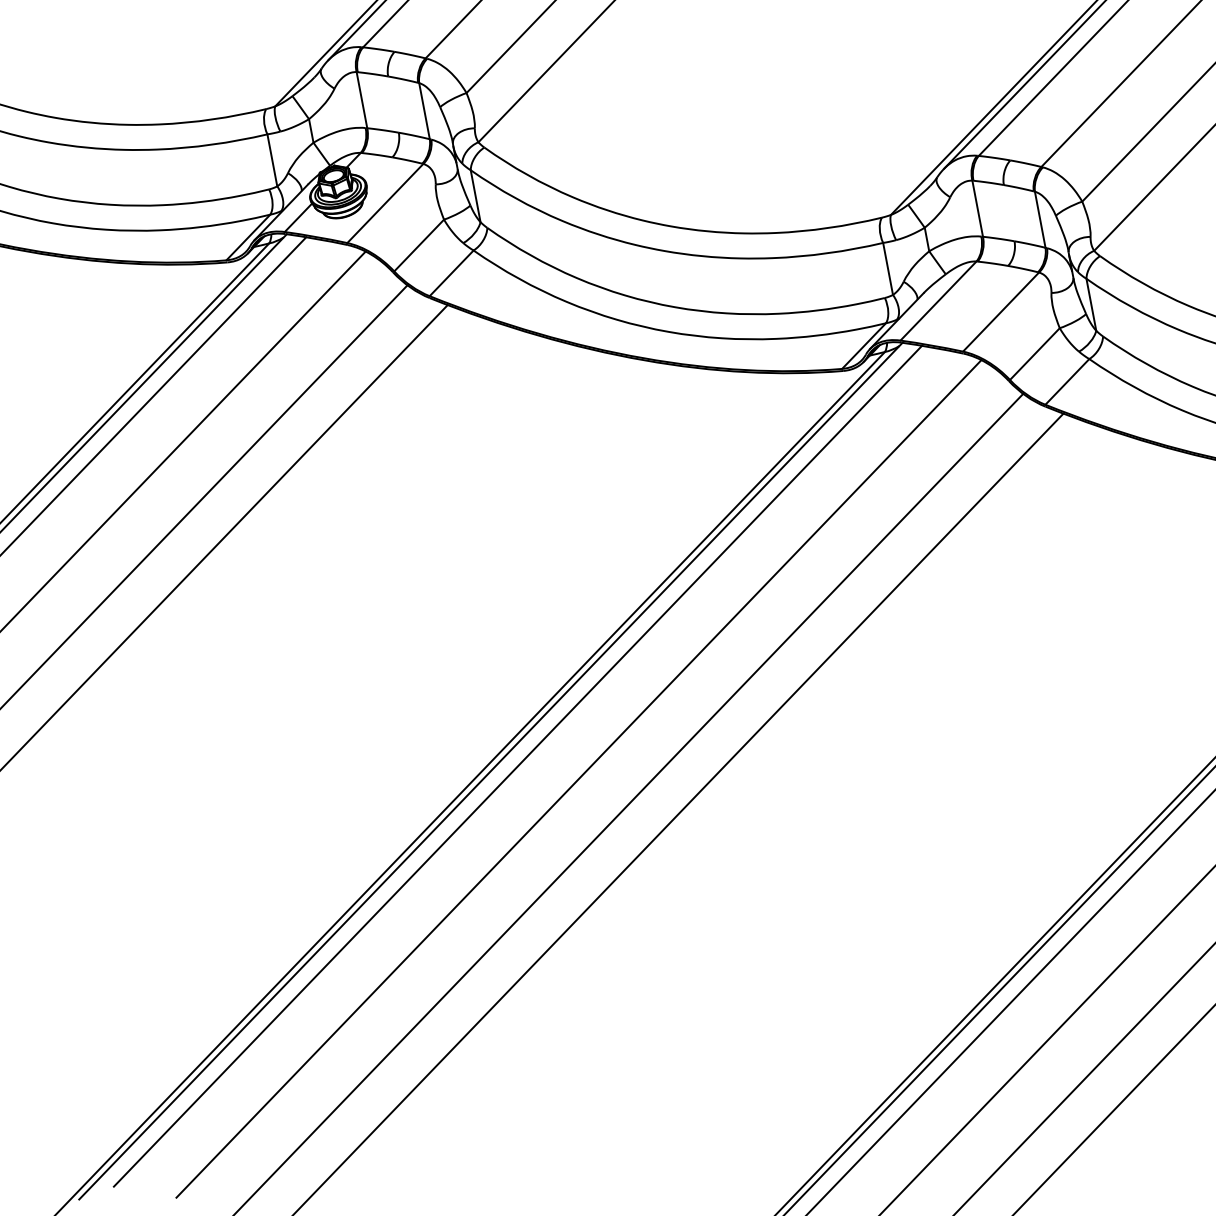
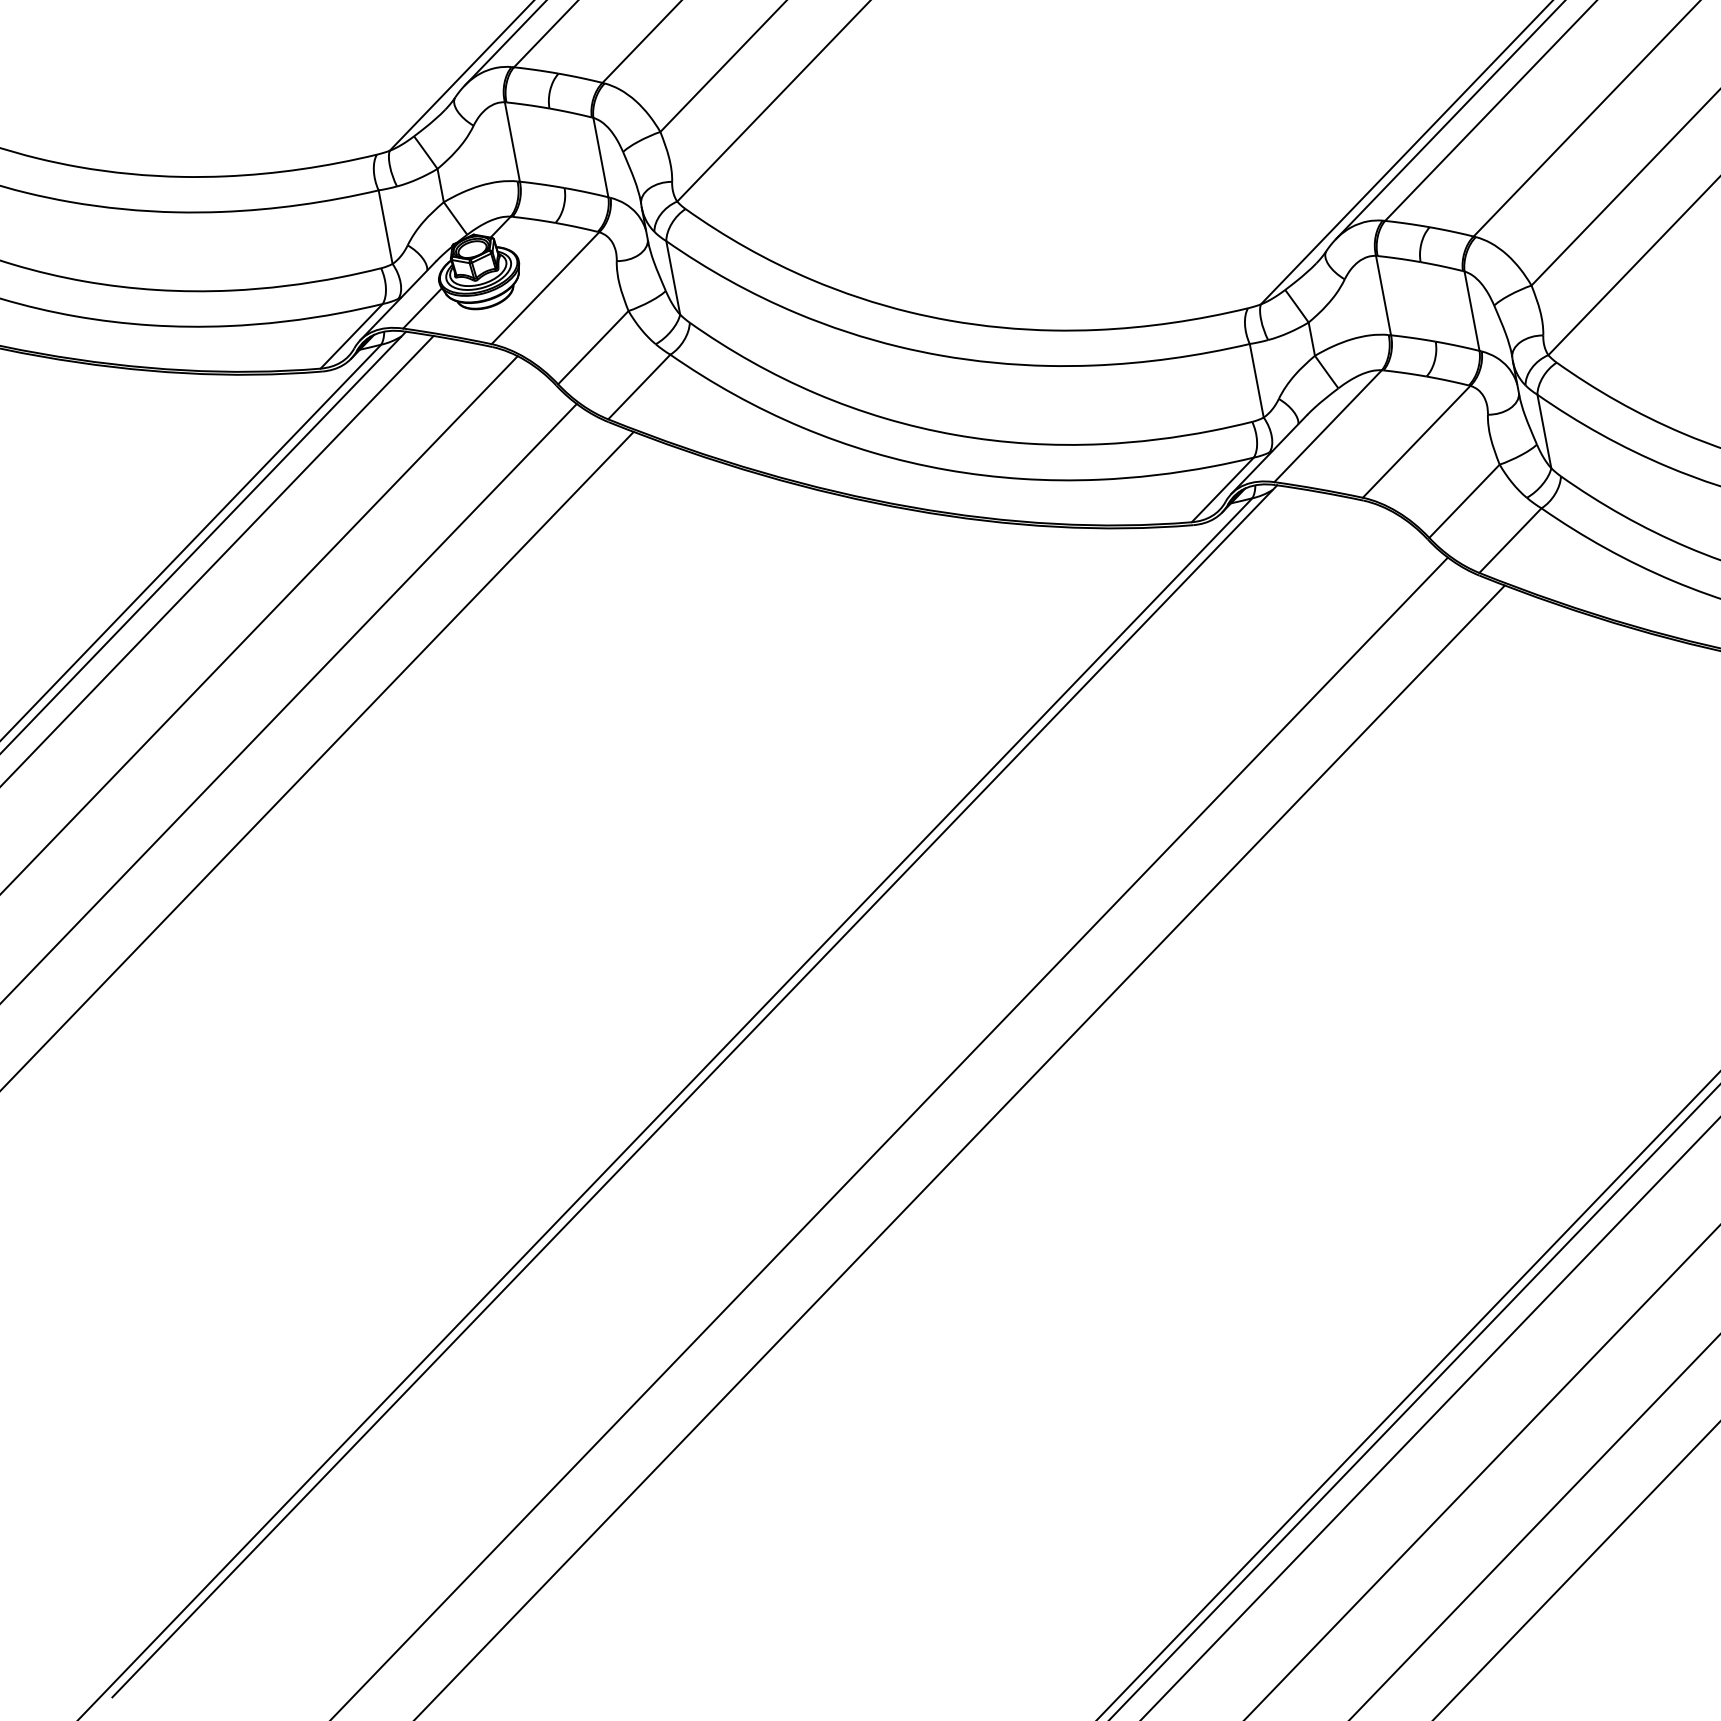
line: (517, 766) -> (732, 1084), removed
line: (578, 778) -> (818, 1101), removed

